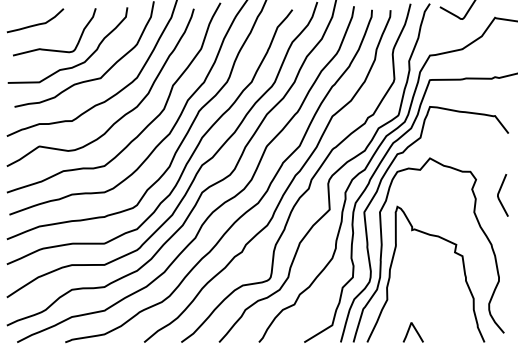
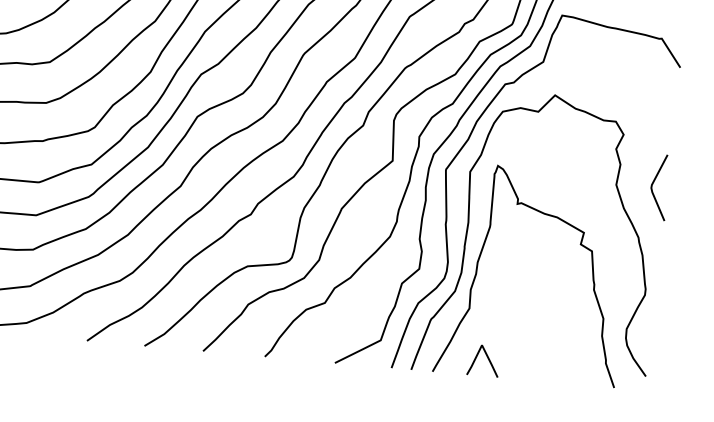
line: (499, 193) -> (654, 183), moved
line: (415, 331) -> (487, 359), moved

